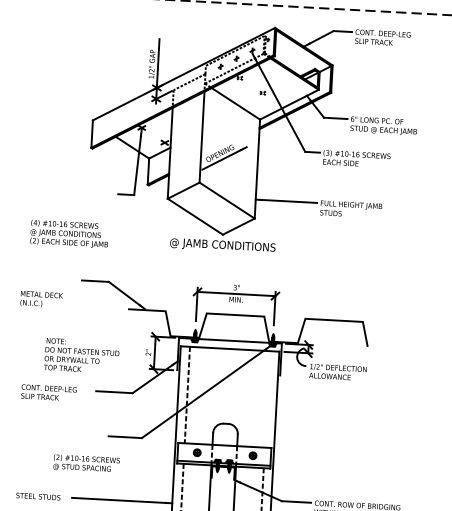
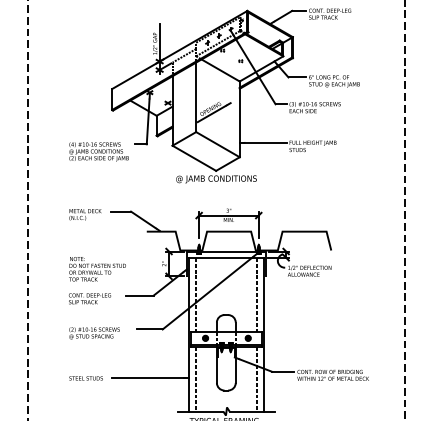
text: (68, 233) -> (98, 151), moved
text: (41, 299) -> (85, 214), moved
text: (81, 356) -> (97, 269), moved
line: (266, 399) -> (256, 294), added
text: (86, 464) -> (94, 333), moved

